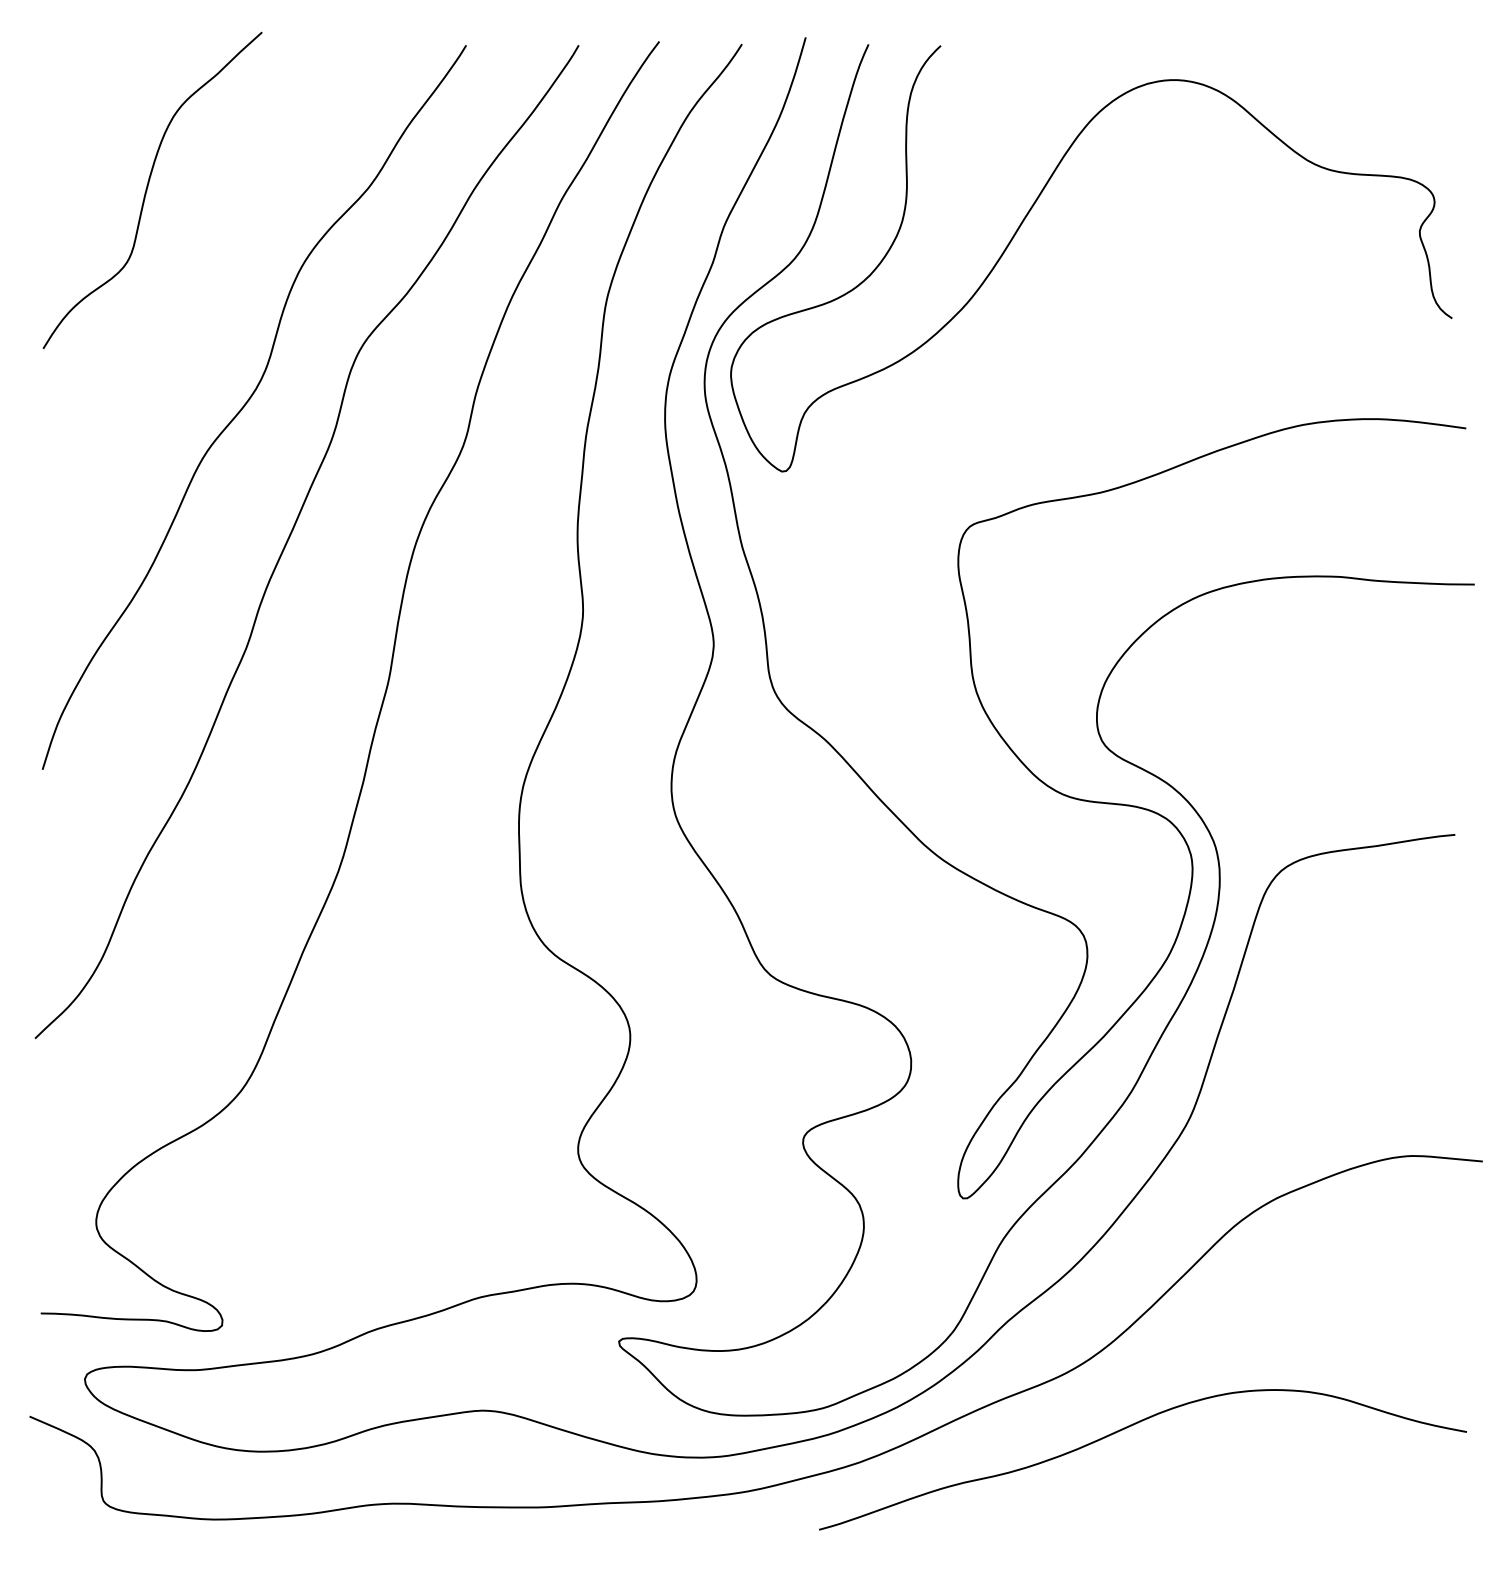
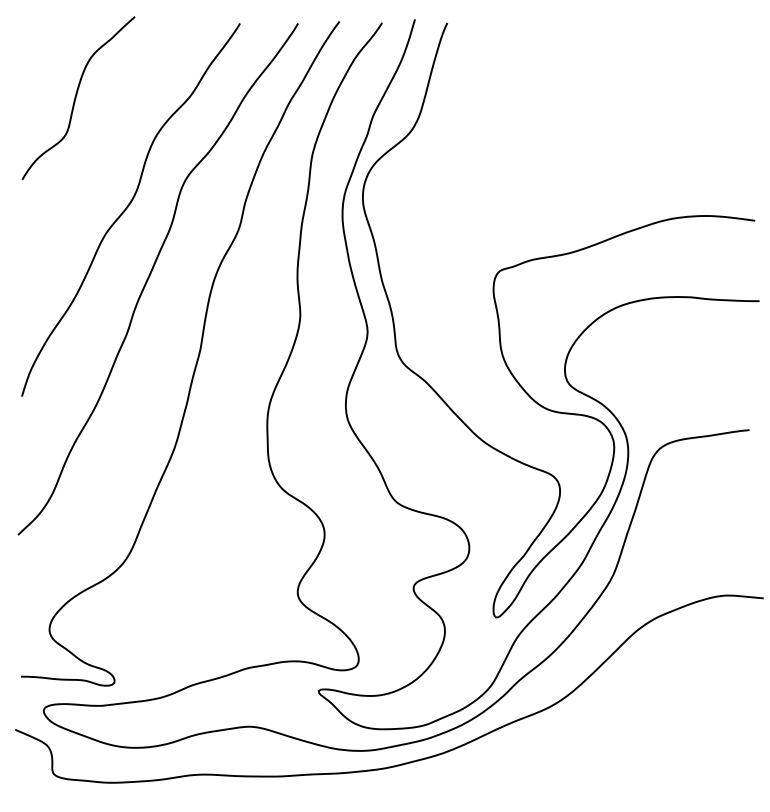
curve: (1024, 223) -> (527, 115), removed
curve: (1127, 1429) -> (580, 736), removed

